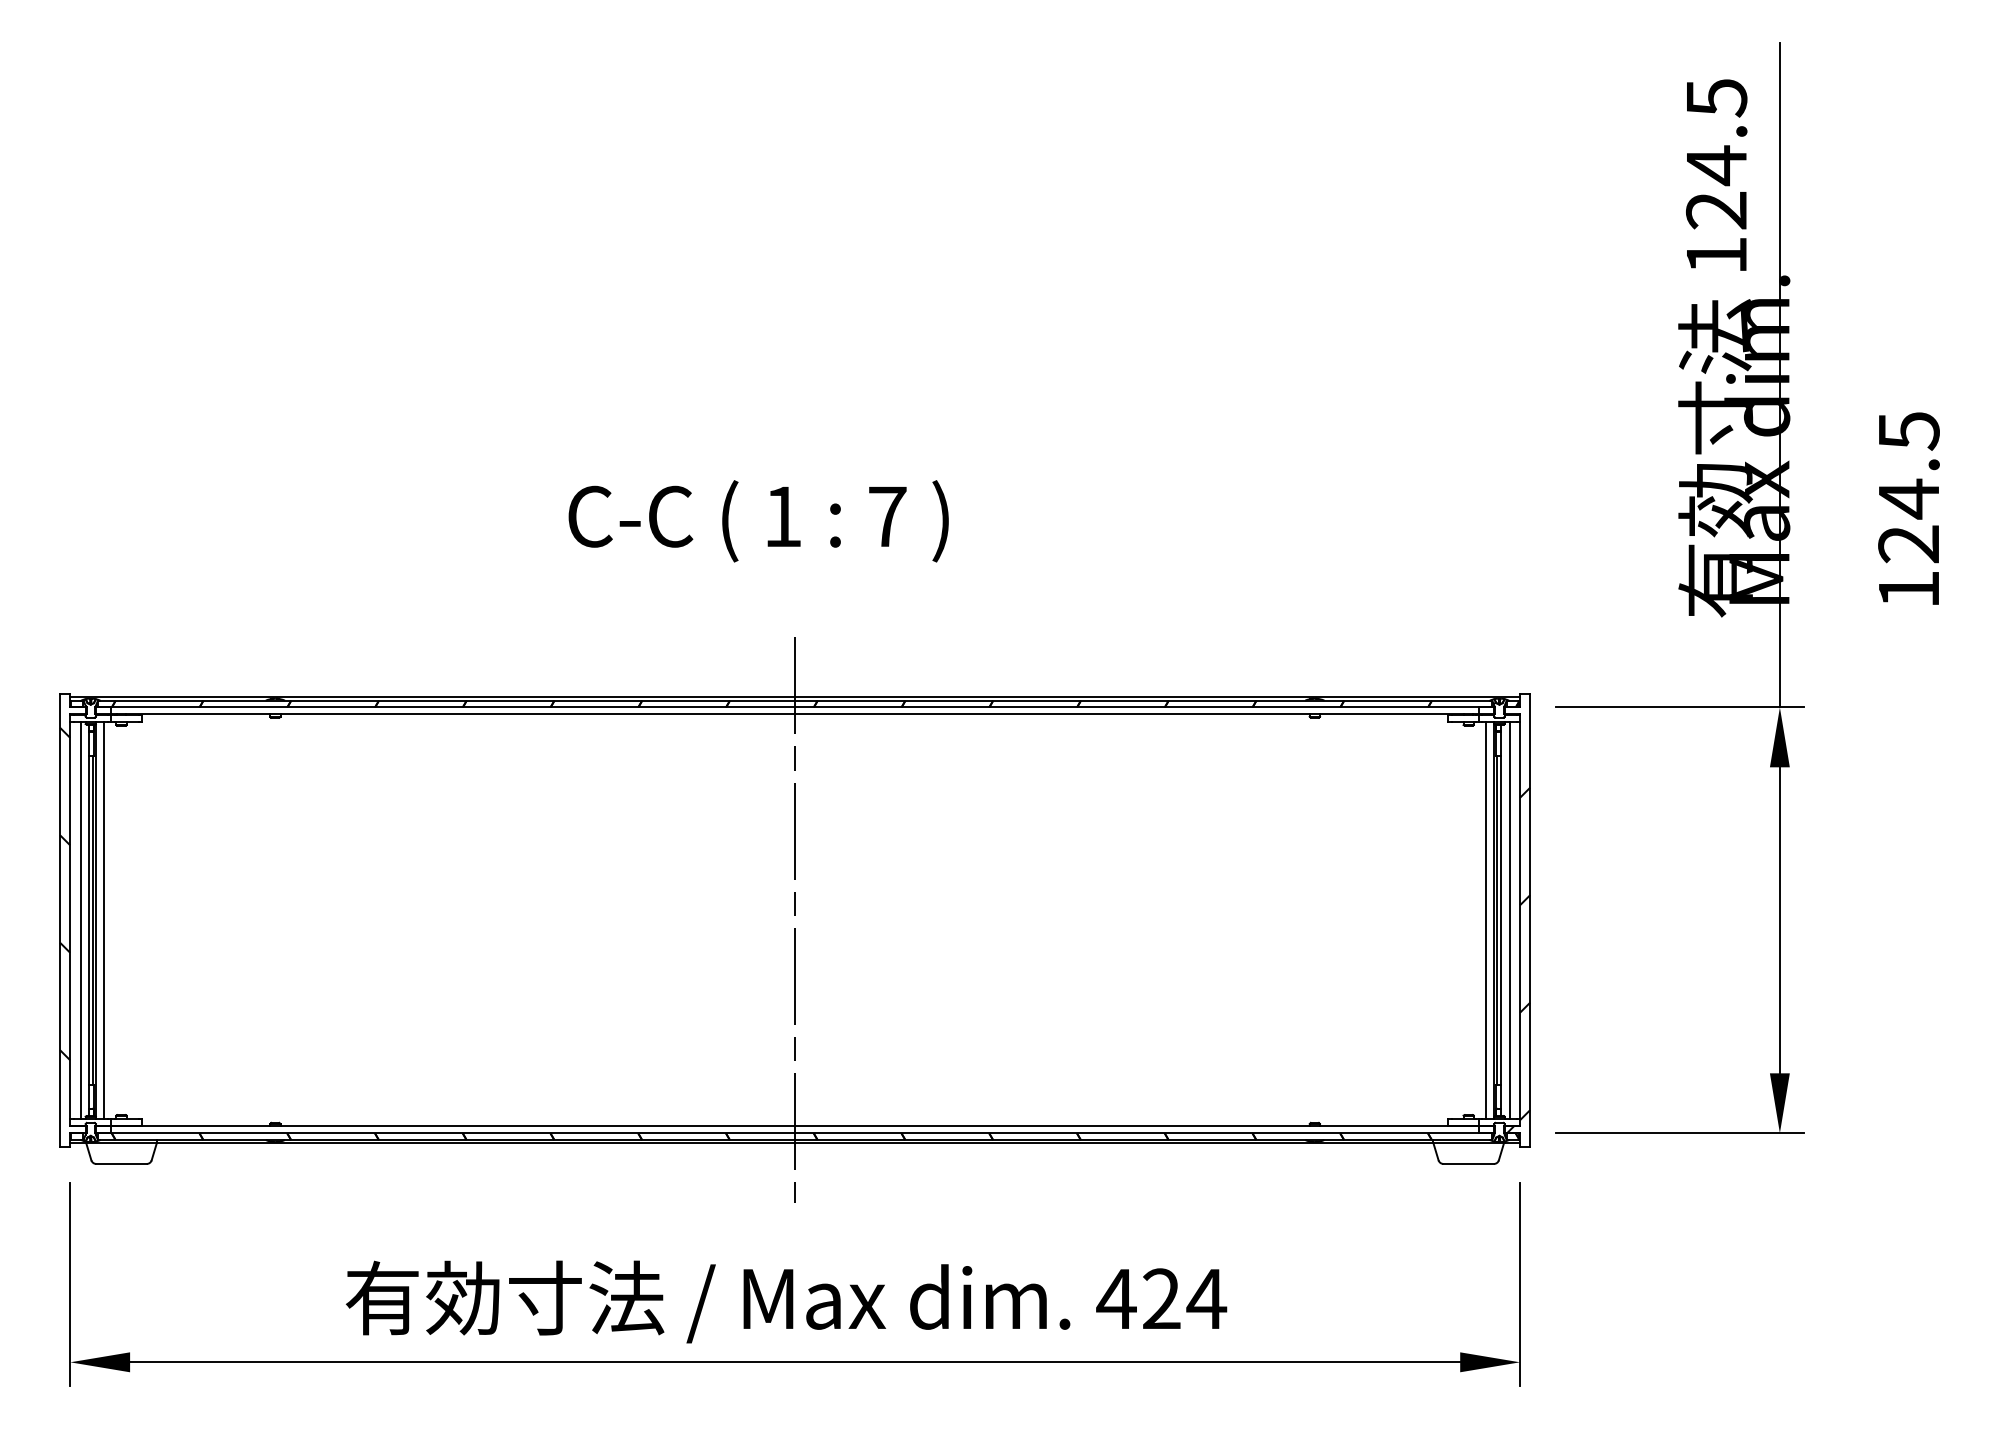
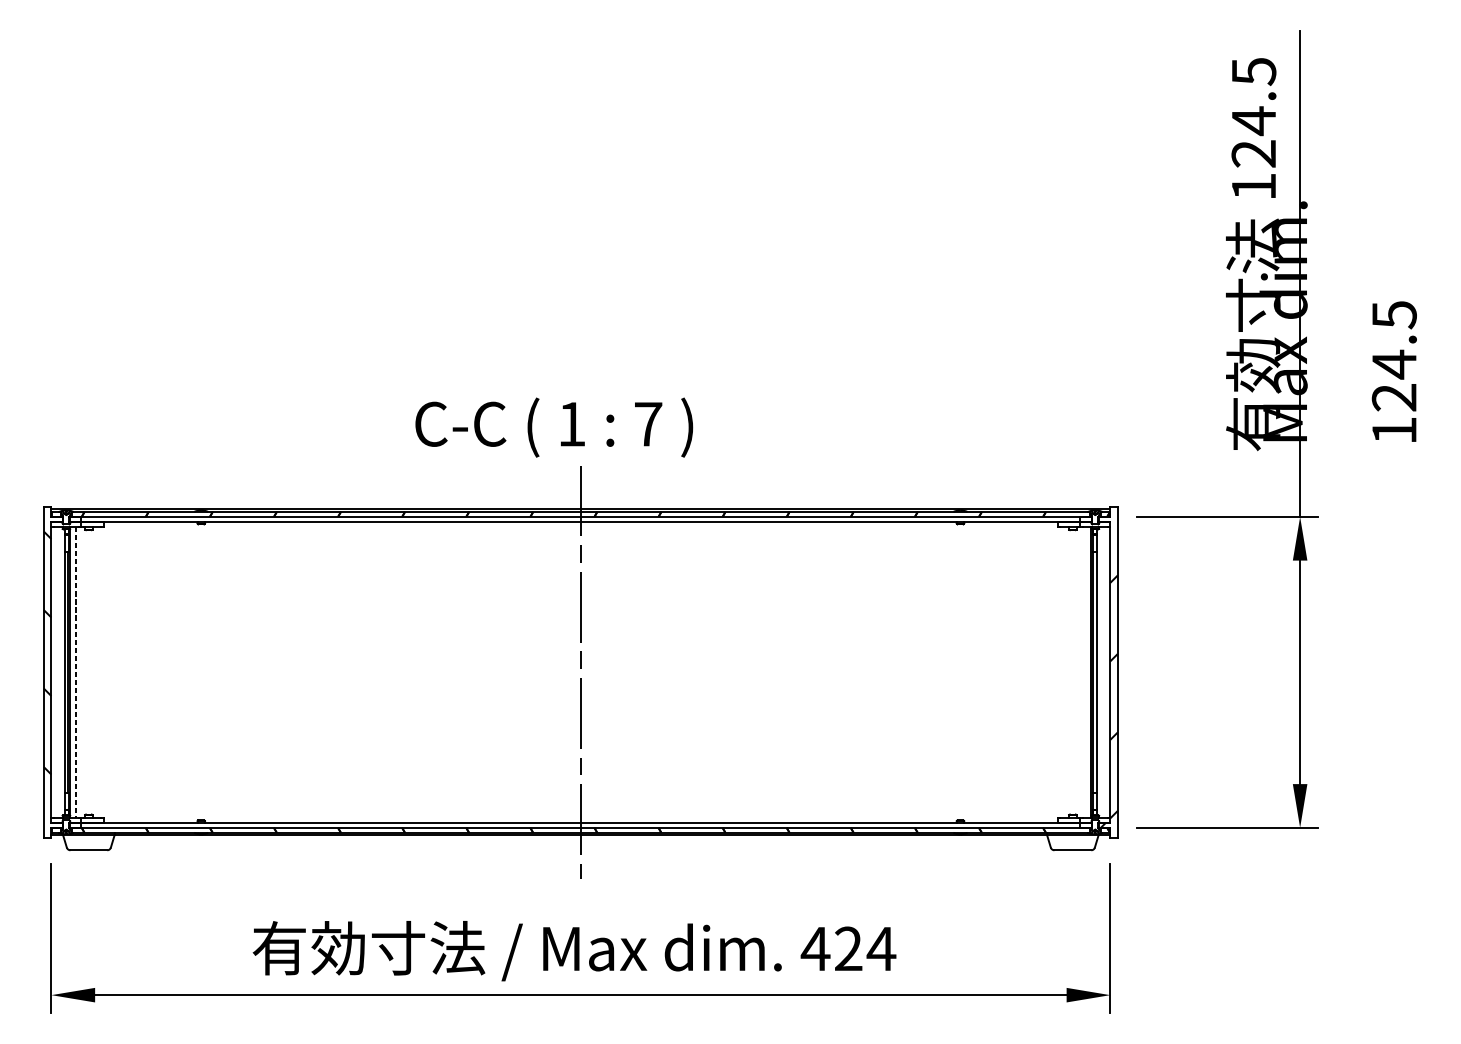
text: (758, 521) -> (554, 427), moved
line: (80, 920) -> (58, 672), removed
line: (104, 920) -> (76, 672), solid -> dashed
line: (1485, 920) -> (1085, 672), removed
line: (1509, 920) -> (1102, 672), removed

